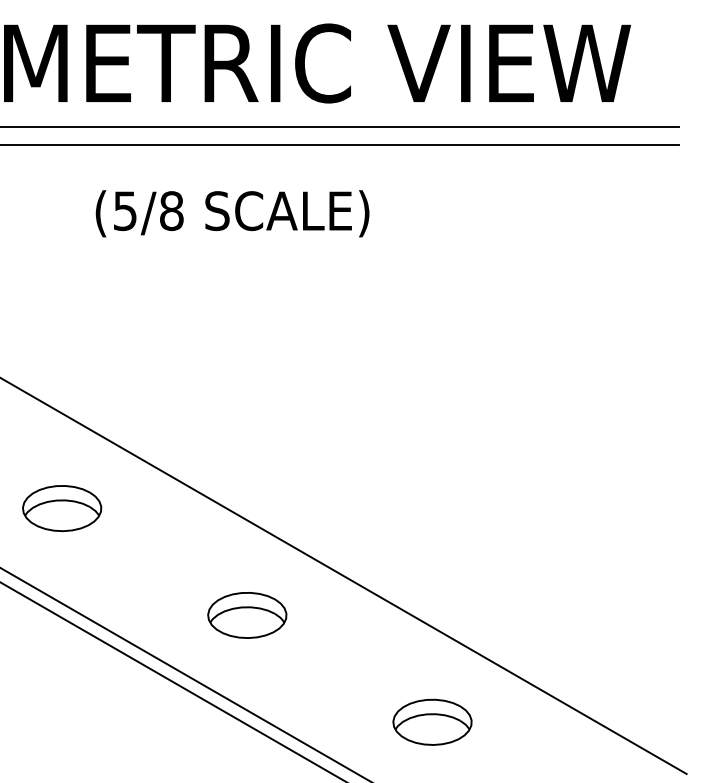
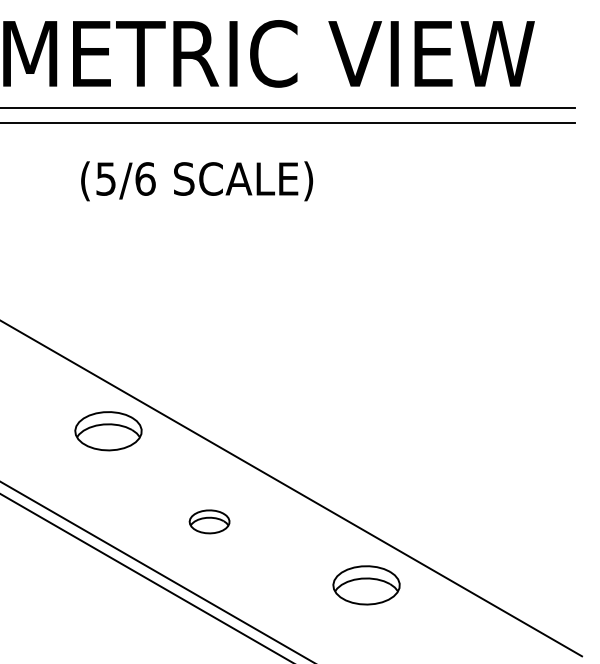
text: (171, 210) -> (145, 178), (5/8 -> (5/6
part: (62, 508) -> (108, 431), moved
part: (247, 615) -> (209, 521), size x0.6
part: (432, 721) -> (366, 584), moved

